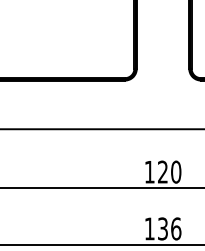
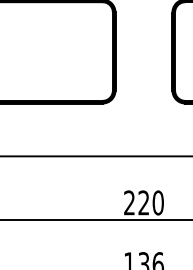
text: (149, 171) -> (129, 202), 120 -> 220

